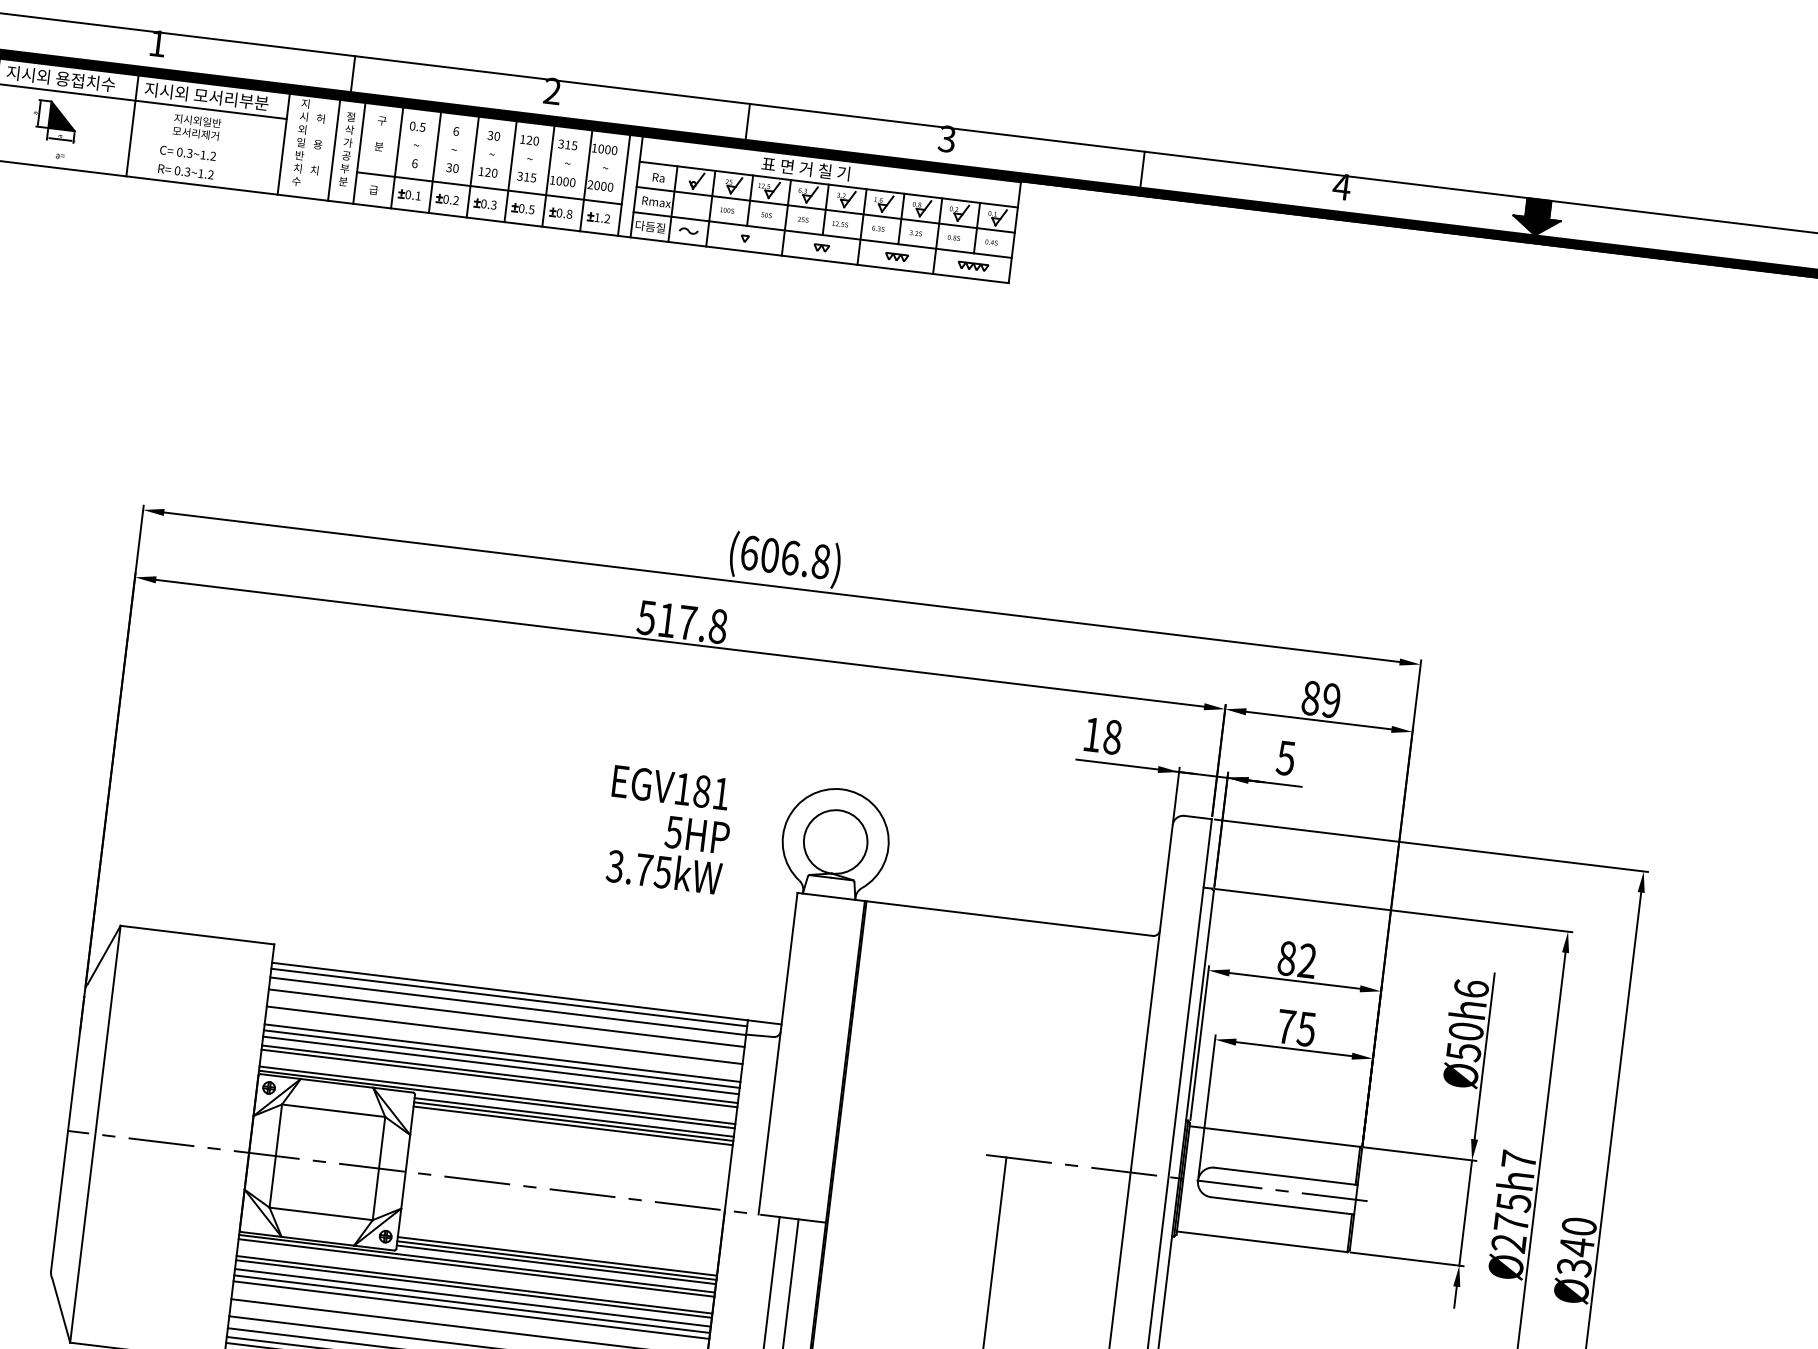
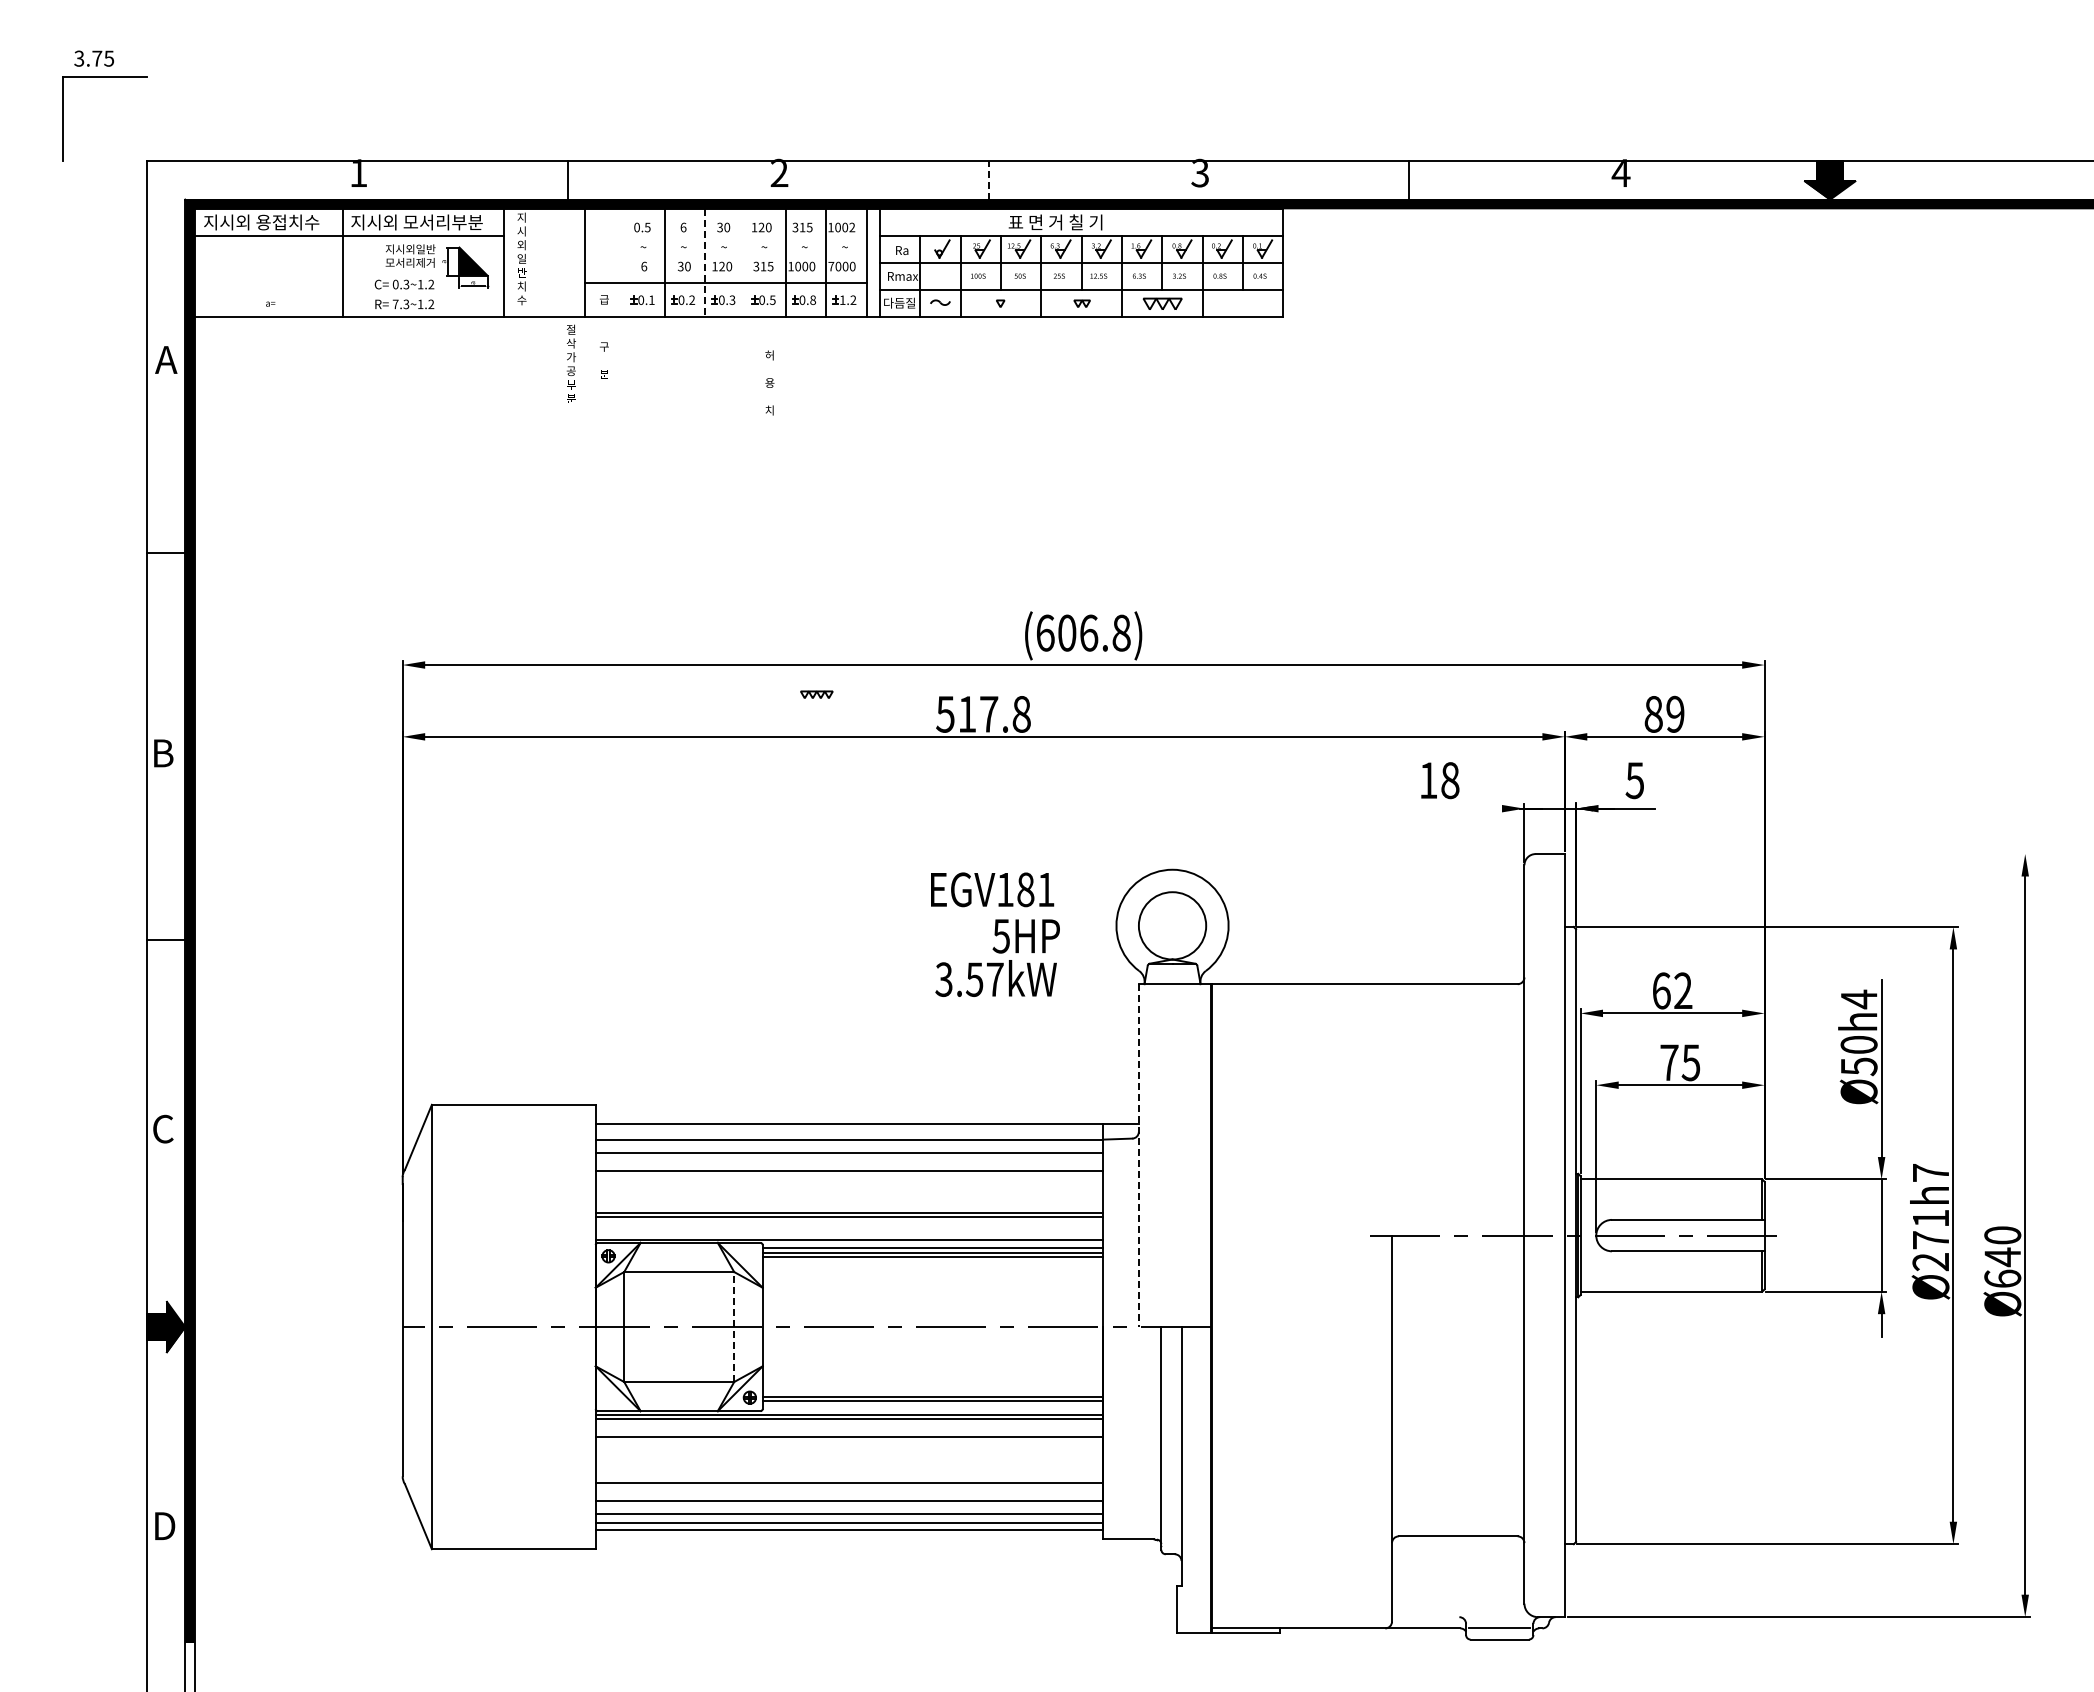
part: (54, 120) -> (465, 267), moved
line: (747, 121) -> (988, 180), solid -> dashed
text: (380, 133) -> (604, 360), moved
text: (317, 144) -> (769, 382), moved
text: (346, 148) -> (570, 363), moved
line: (334, 149) -> (557, 262), removed
text: (614, 150) -> (852, 227), 1000 -> 1002
line: (396, 157) -> (624, 262), removed
line: (472, 166) -> (705, 262), solid -> dashed
text: (177, 170) -> (395, 304), 0.3~1.2 -> 7.3~1.2
line: (510, 171) -> (745, 262), removed
text: (590, 184) -> (831, 266), 2000 -> 7000
part: (896, 256) -> (1161, 303), size x1.6
part: (972, 266) -> (816, 694), moved
line: (1117, 764) -> (1458, 808), removed
line: (1431, 846) -> (1798, 854), removed
text: (653, 870) -> (984, 979), 3.75kW -> 3.57kW
text: (1287, 958) -> (1661, 990), 82 -> 62
text: (1470, 988) -> (1858, 999), Ø50h6 -> Ø50h4
line: (508, 997) -> (848, 1130), removed
line: (501, 1053) -> (848, 1190), removed
line: (777, 1054) -> (1138, 1156), solid -> dashed
line: (501, 1059) -> (848, 1196), removed
line: (500, 1065) -> (848, 1203), removed
line: (496, 1095) -> (848, 1235), removed
line: (379, 1169) -> (734, 1327), solid -> dashed
text: (1514, 1202) -> (1931, 1218), Ø275h7 -> Ø271h7
line: (556, 1264) -> (932, 1405), removed
text: (1574, 1267) -> (2002, 1278), Ø340 -> Ø640
line: (473, 1288) -> (848, 1441), removed
line: (472, 1297) -> (848, 1450), removed
line: (471, 1303) -> (848, 1457), removed
line: (470, 1310) -> (848, 1464), removed

